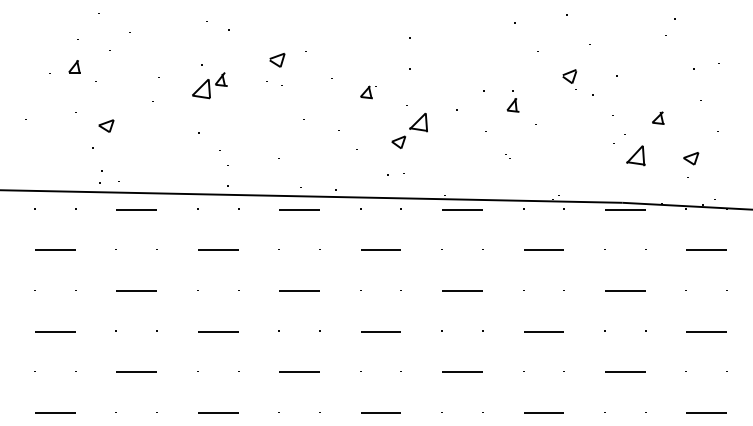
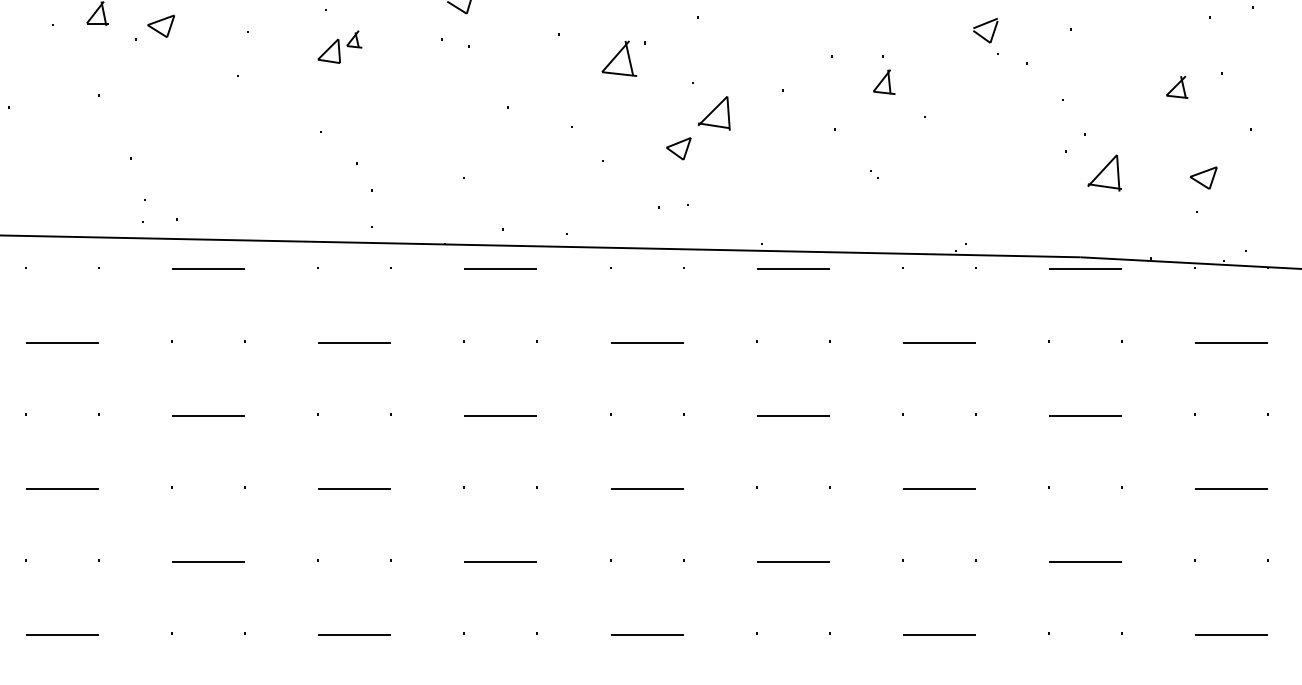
part: (209, 85) -> (339, 46), size x0.7
part: (368, 92) -> (624, 59), size x1.6
part: (658, 117) -> (1177, 86), moved
part: (106, 125) -> (161, 25), moved

